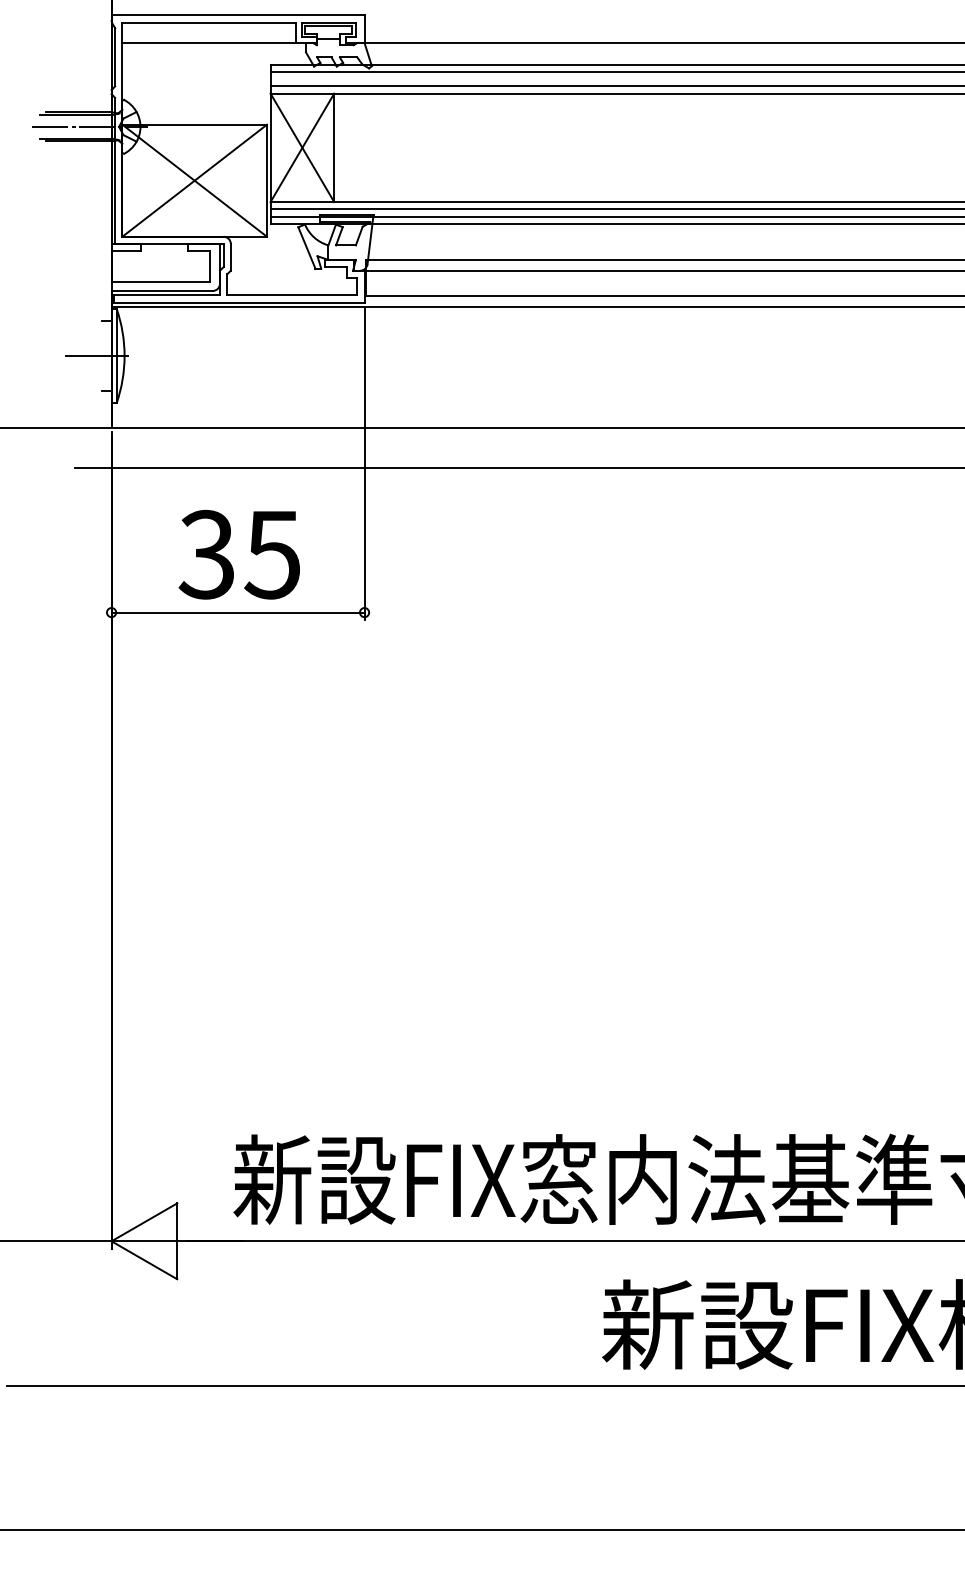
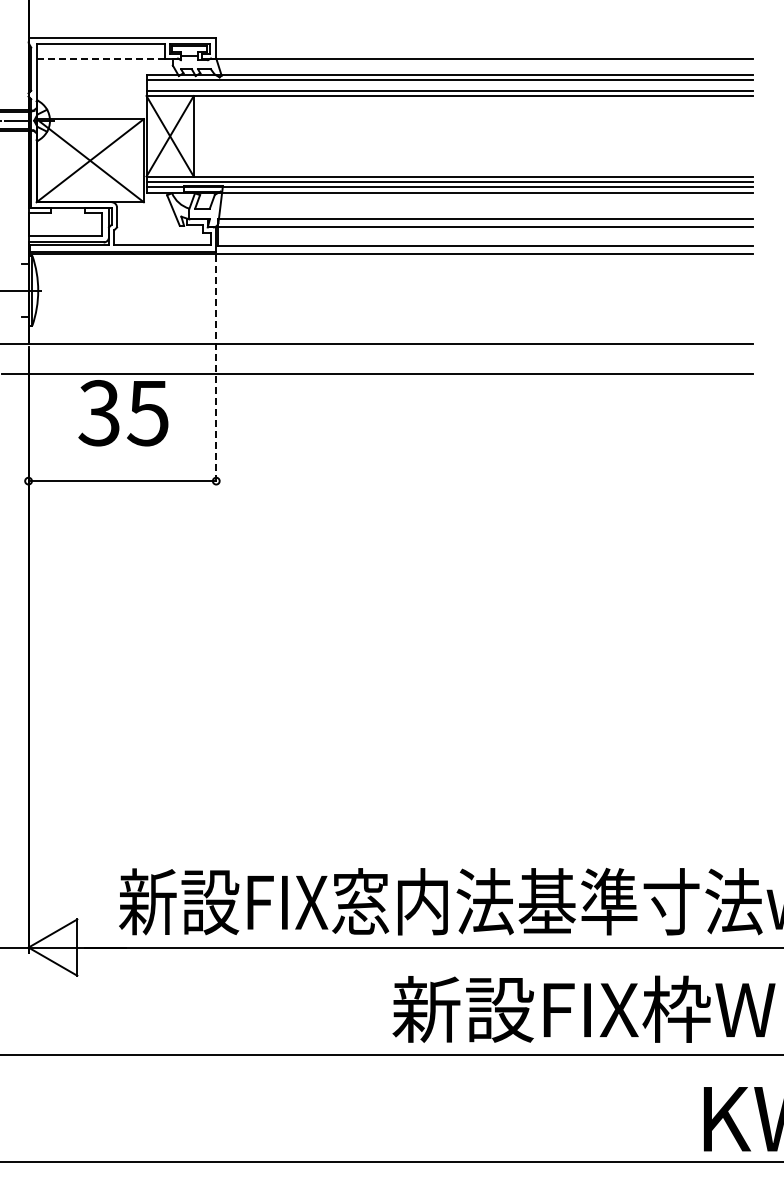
line: (211, 42) -> (102, 58), solid -> dashed
line: (364, 463) -> (216, 370), solid -> dashed
text: (239, 555) -> (123, 413), moved

